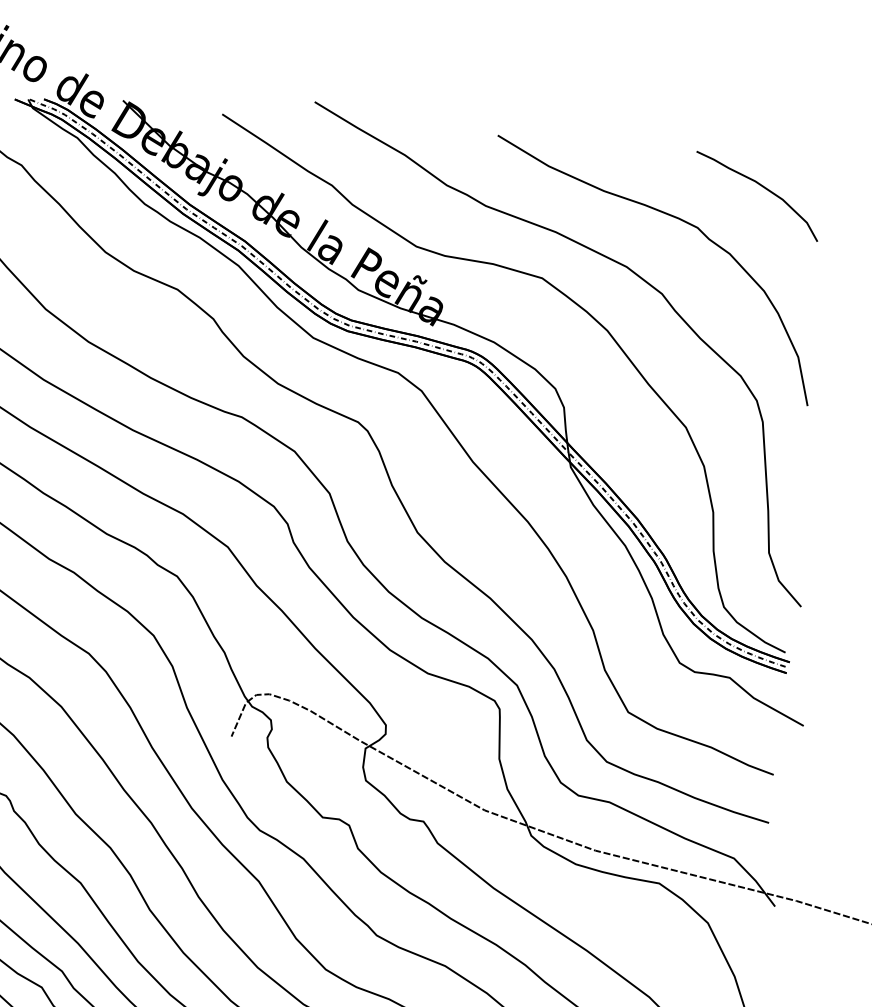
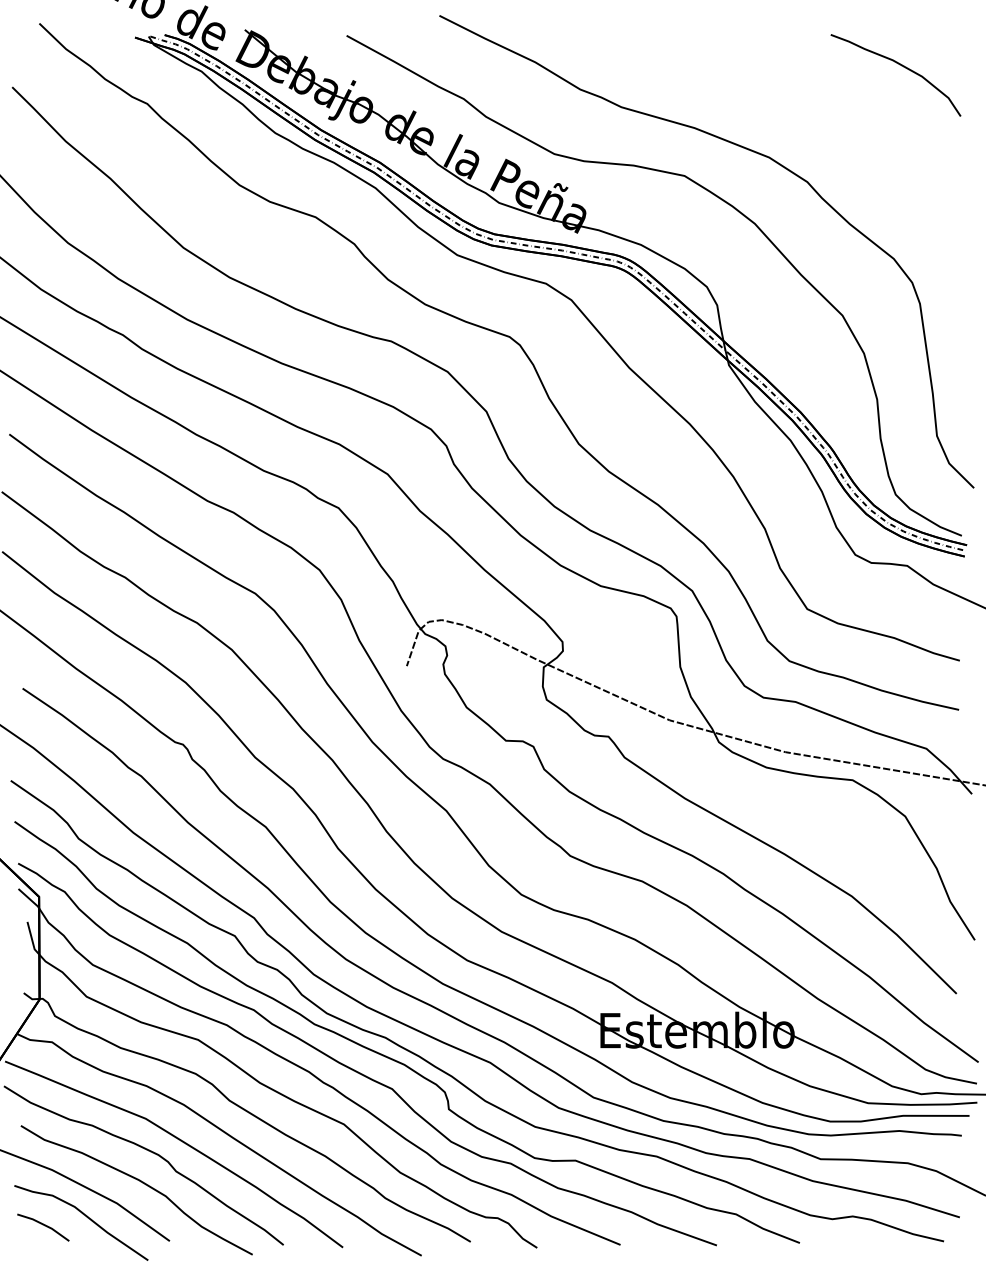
curve: (672, 217) -> (811, 103), removed

